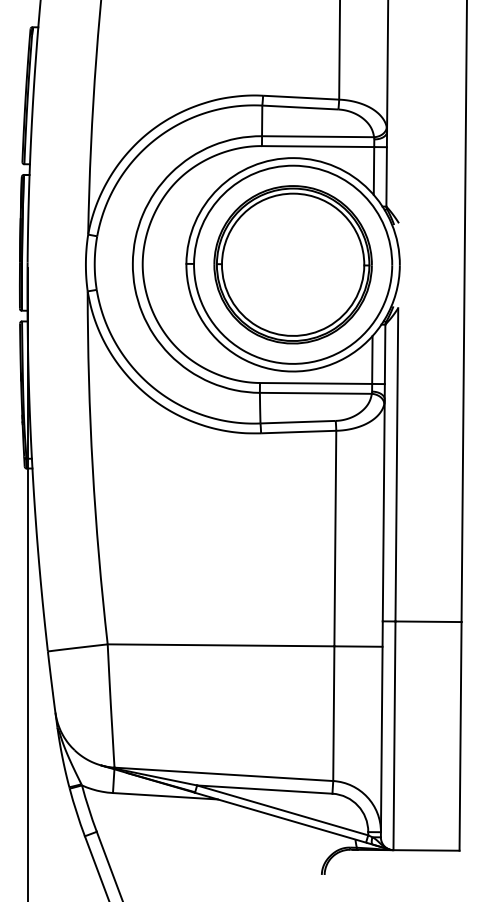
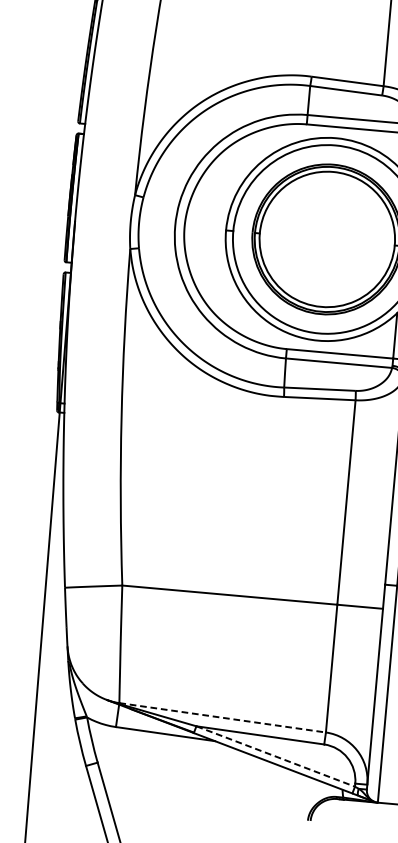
line: (223, 774) -> (222, 717), solid -> dashed
line: (283, 810) -> (276, 756), solid -> dashed

